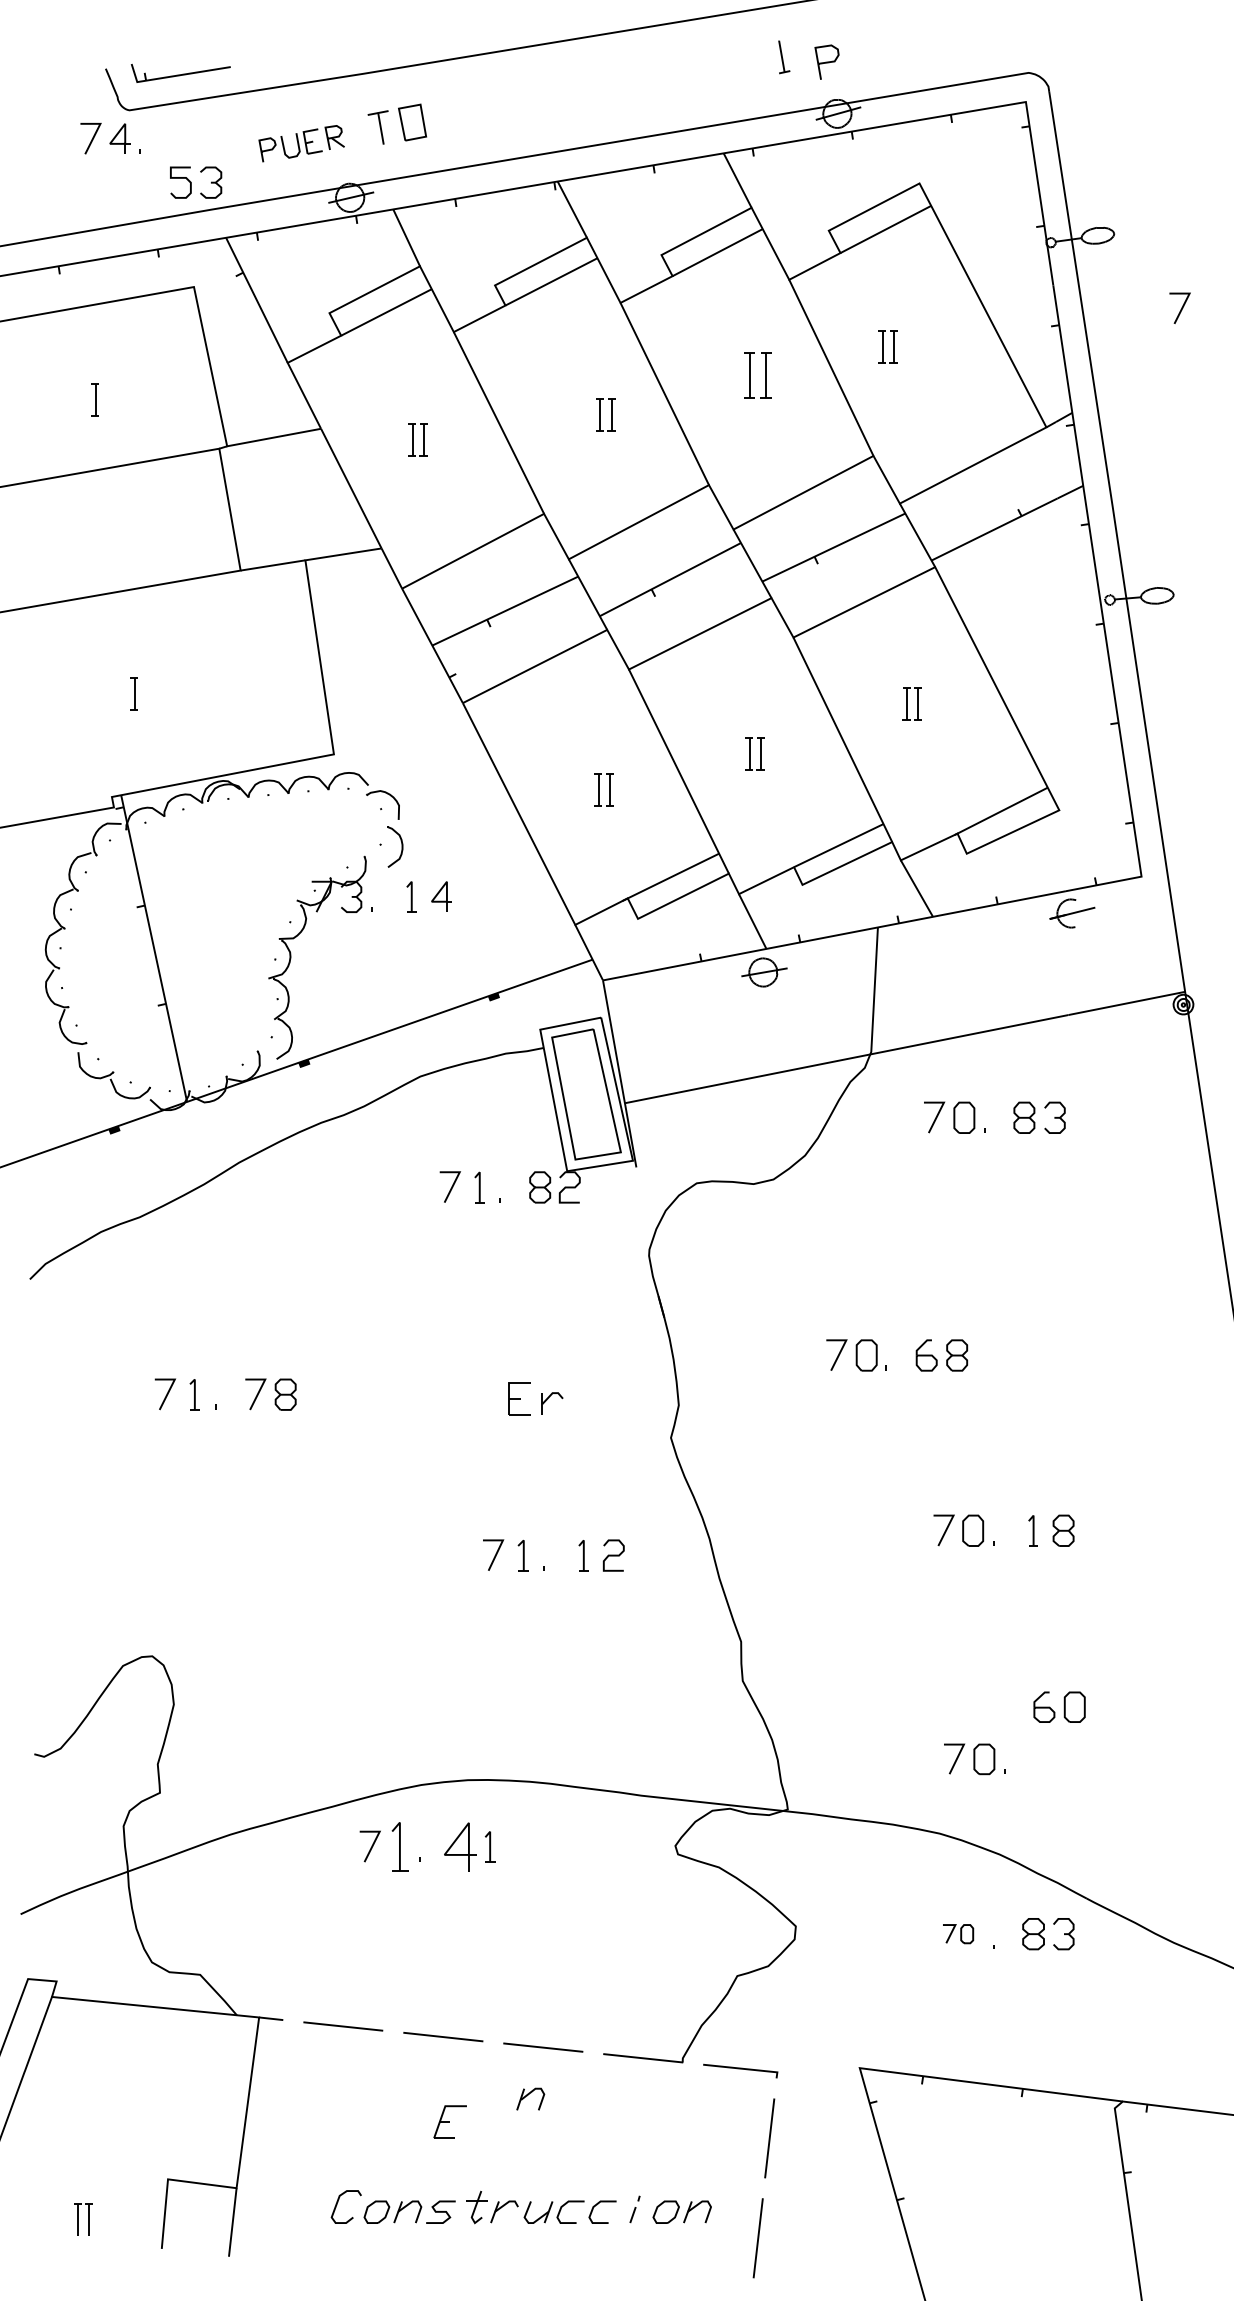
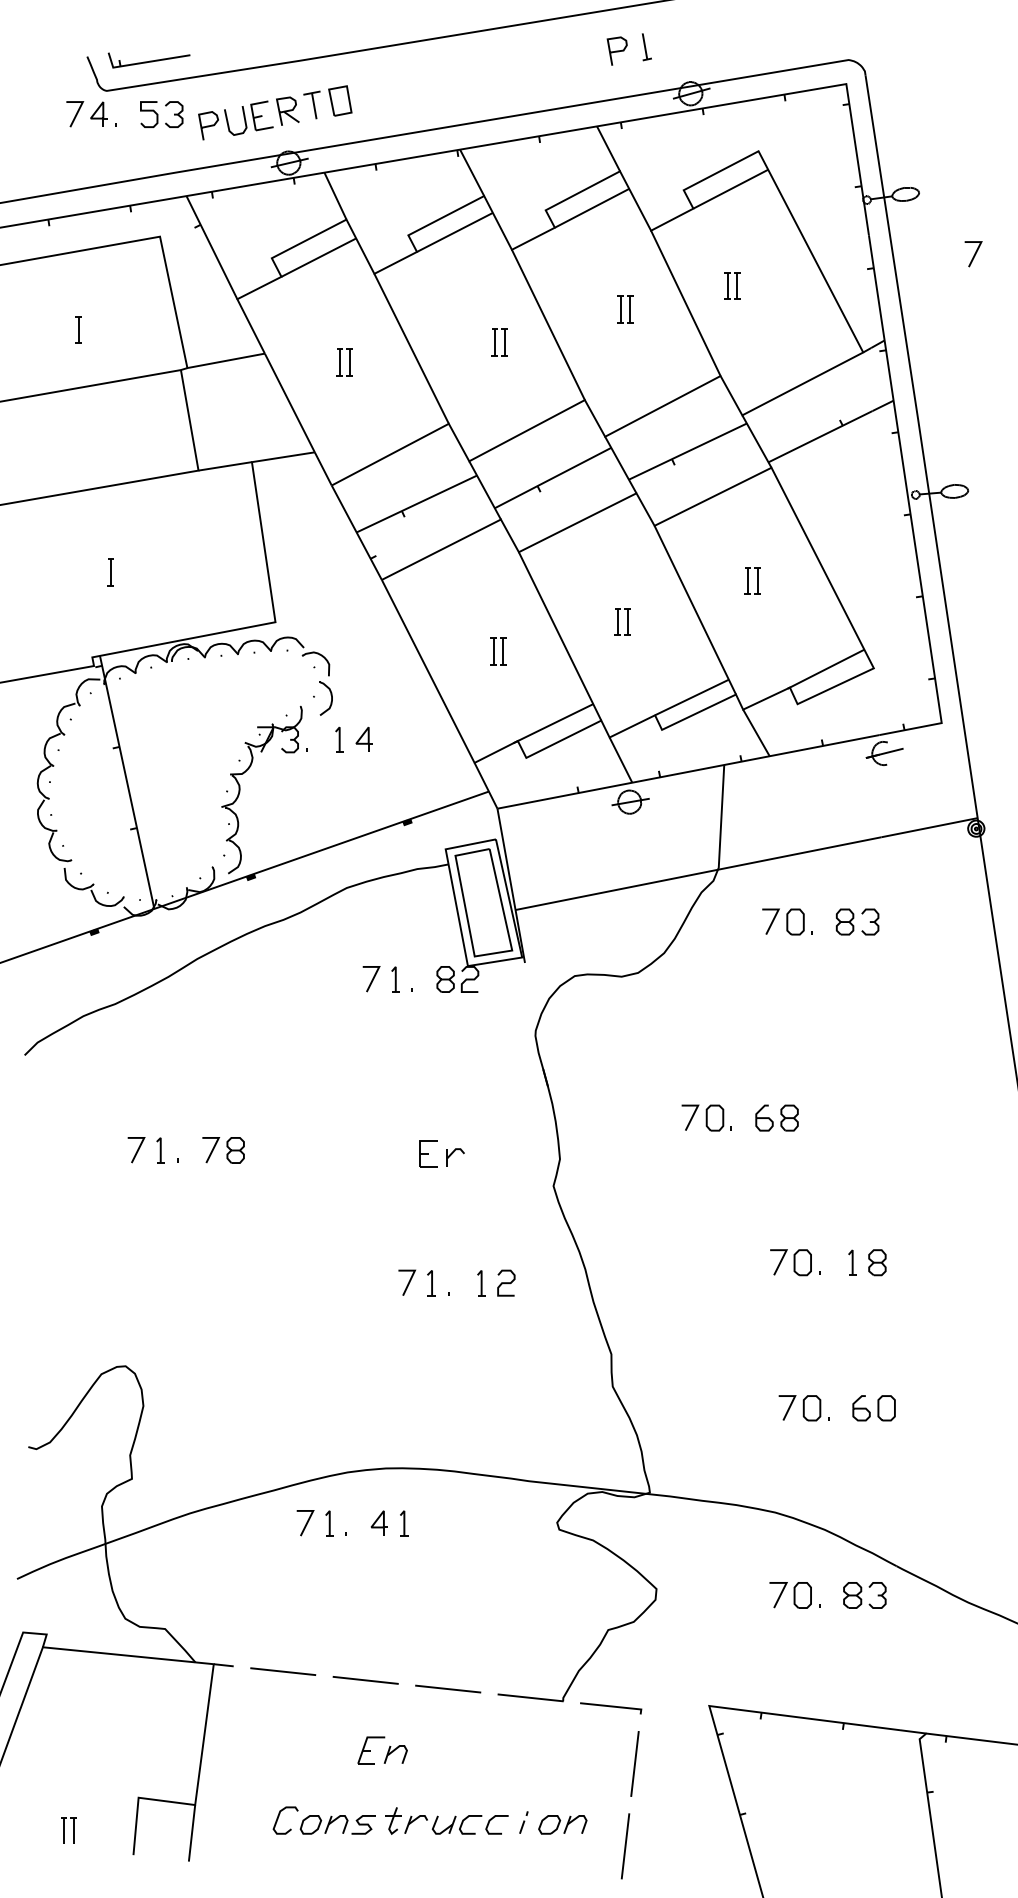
curve: (826, 61) -> (616, 50), moved
part: (301, 143) -> (248, 118), size x1.43
part: (195, 182) -> (161, 114), moved
part: (758, 375) -> (625, 309), size x0.71
part: (973, 1759) -> (803, 1408), moved
part: (458, 1845) -> (378, 1522), size x0.62
part: (399, 1846) -> (329, 1523), size x0.62
part: (958, 1934) -> (790, 1595), size x1.67
part: (530, 2099) -> (395, 1754), moved

